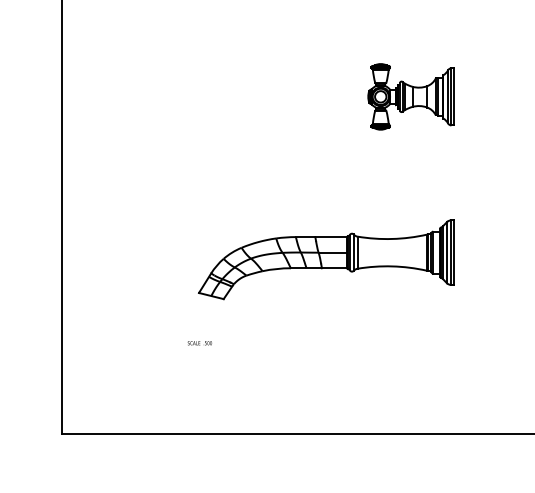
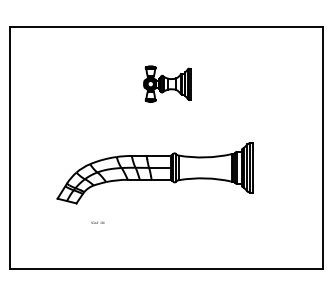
part: (411, 95) -> (167, 83), moved
part: (325, 258) -> (154, 172), size x1.4
text: (199, 342) -> (97, 222), moved

